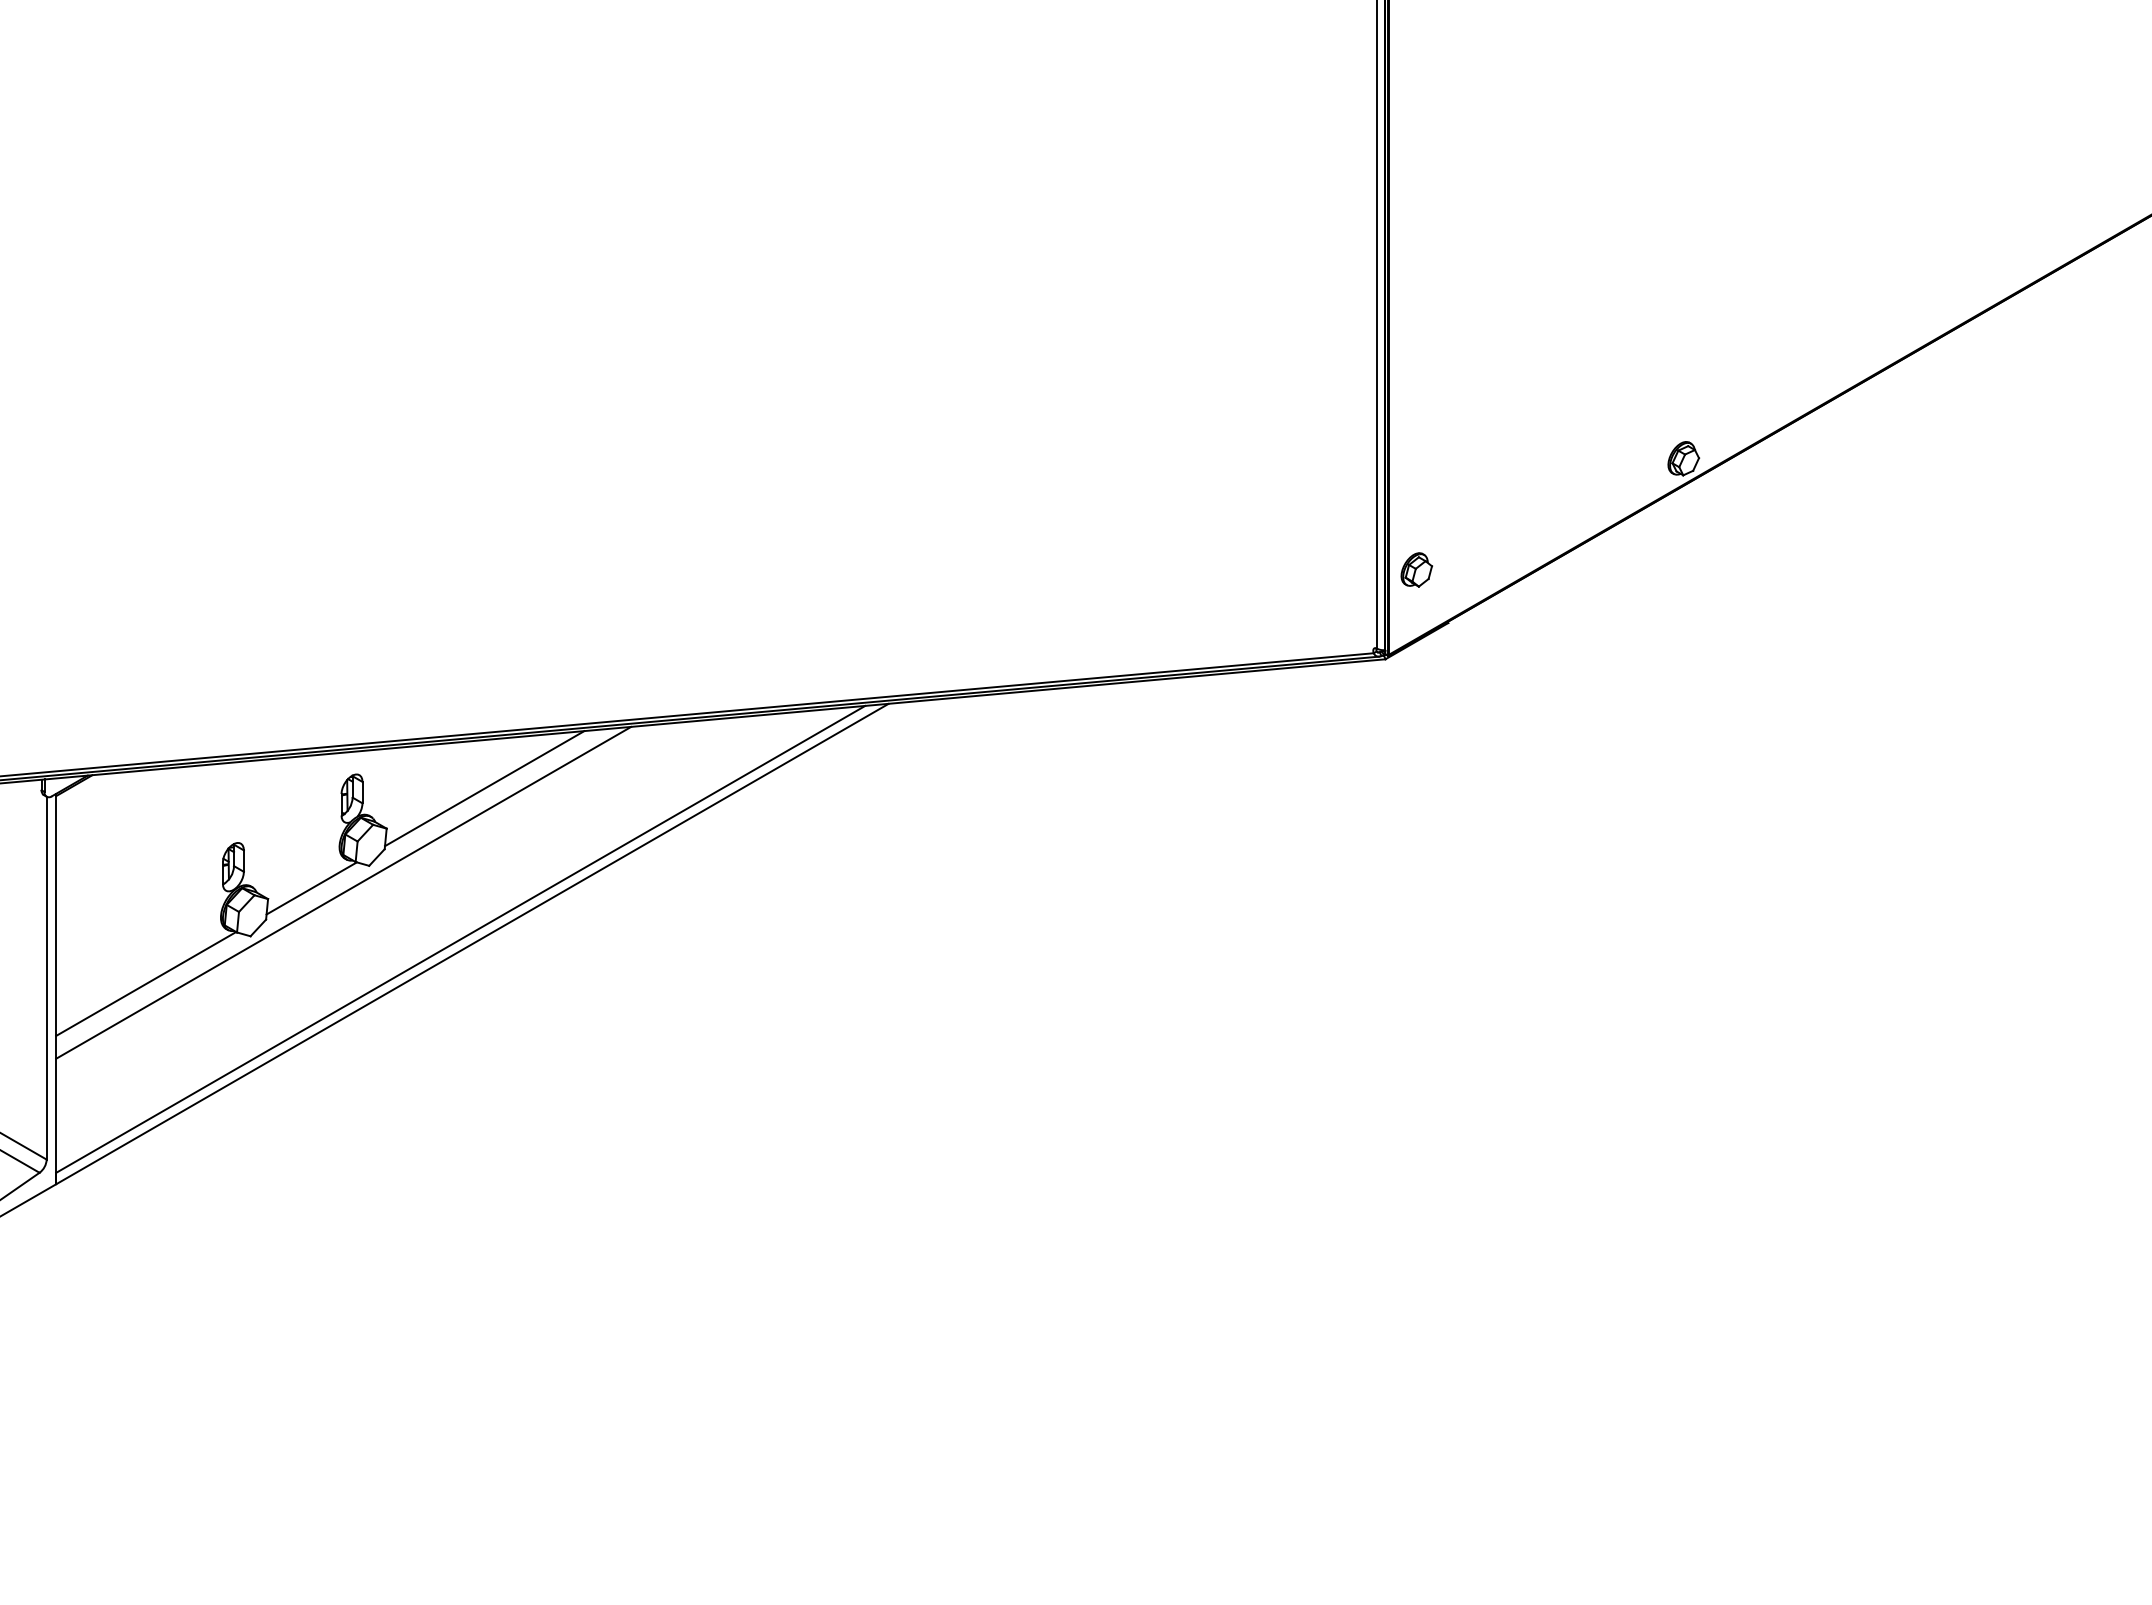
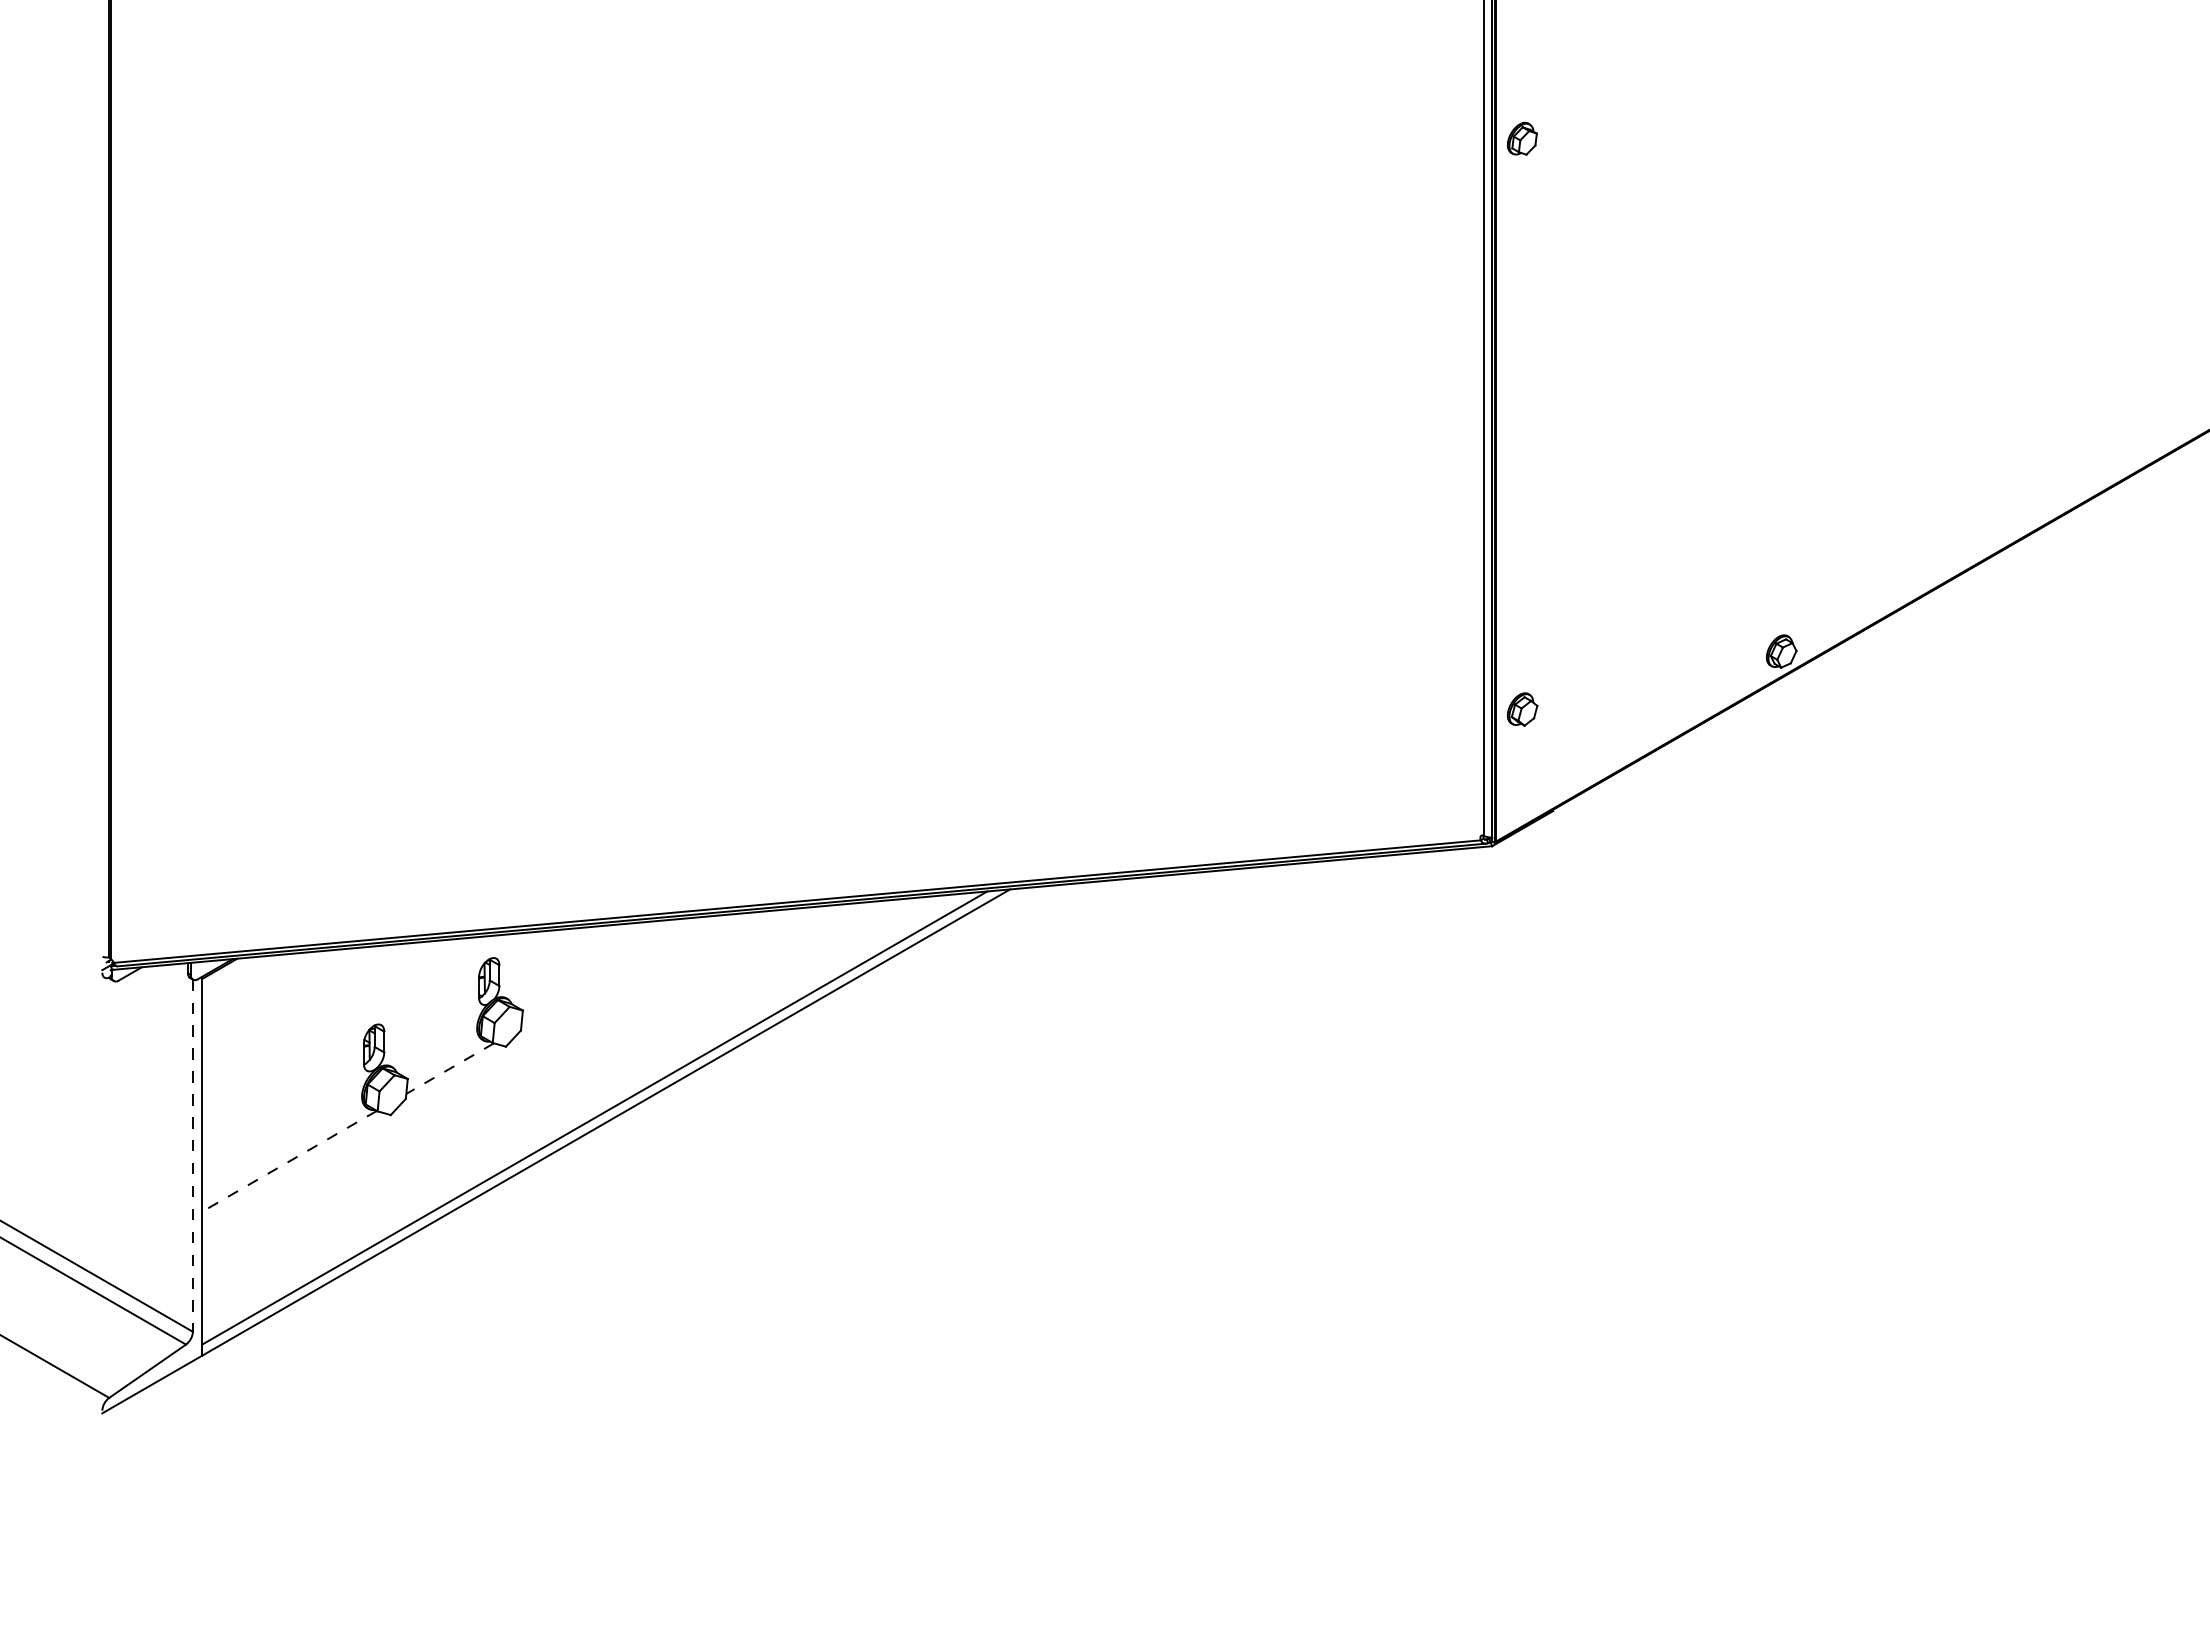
part: (1416, 569) -> (1522, 709), moved
line: (484, 788) -> (617, 971), removed
line: (312, 888) -> (450, 1068), solid -> dashed
line: (344, 892) -> (481, 1072), removed
line: (46, 978) -> (192, 1156), solid -> dashed
line: (146, 984) -> (289, 1161), solid -> dashed

